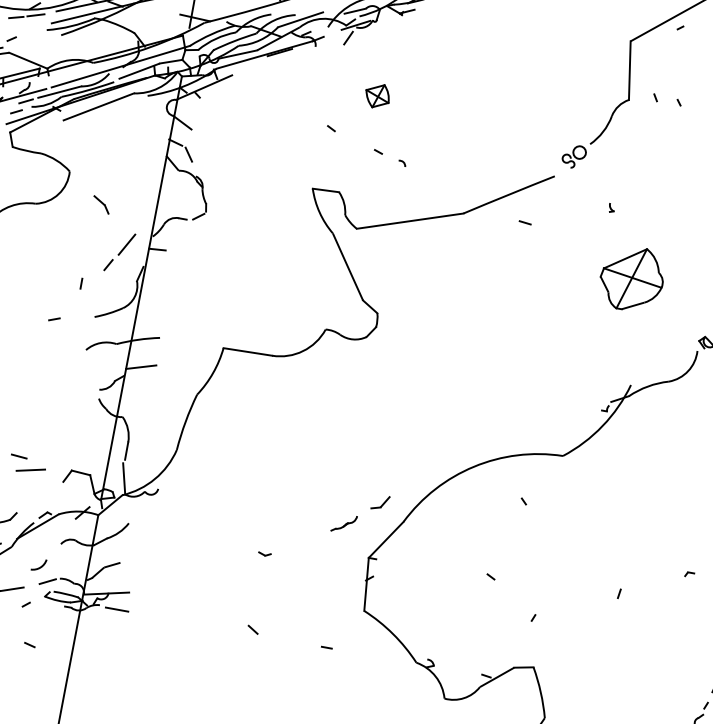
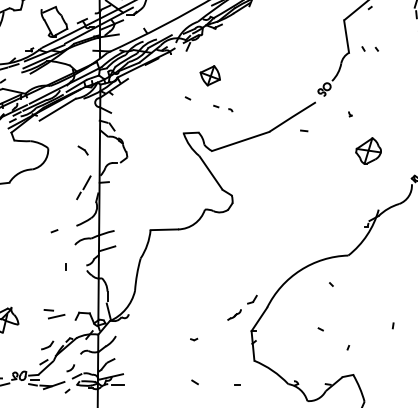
part: (376, 95) -> (209, 75), size x1.43
part: (100, 204) -> (82, 150), moved
part: (631, 277) -> (368, 150), size x0.71
line: (80, 282) -> (65, 266), moved

